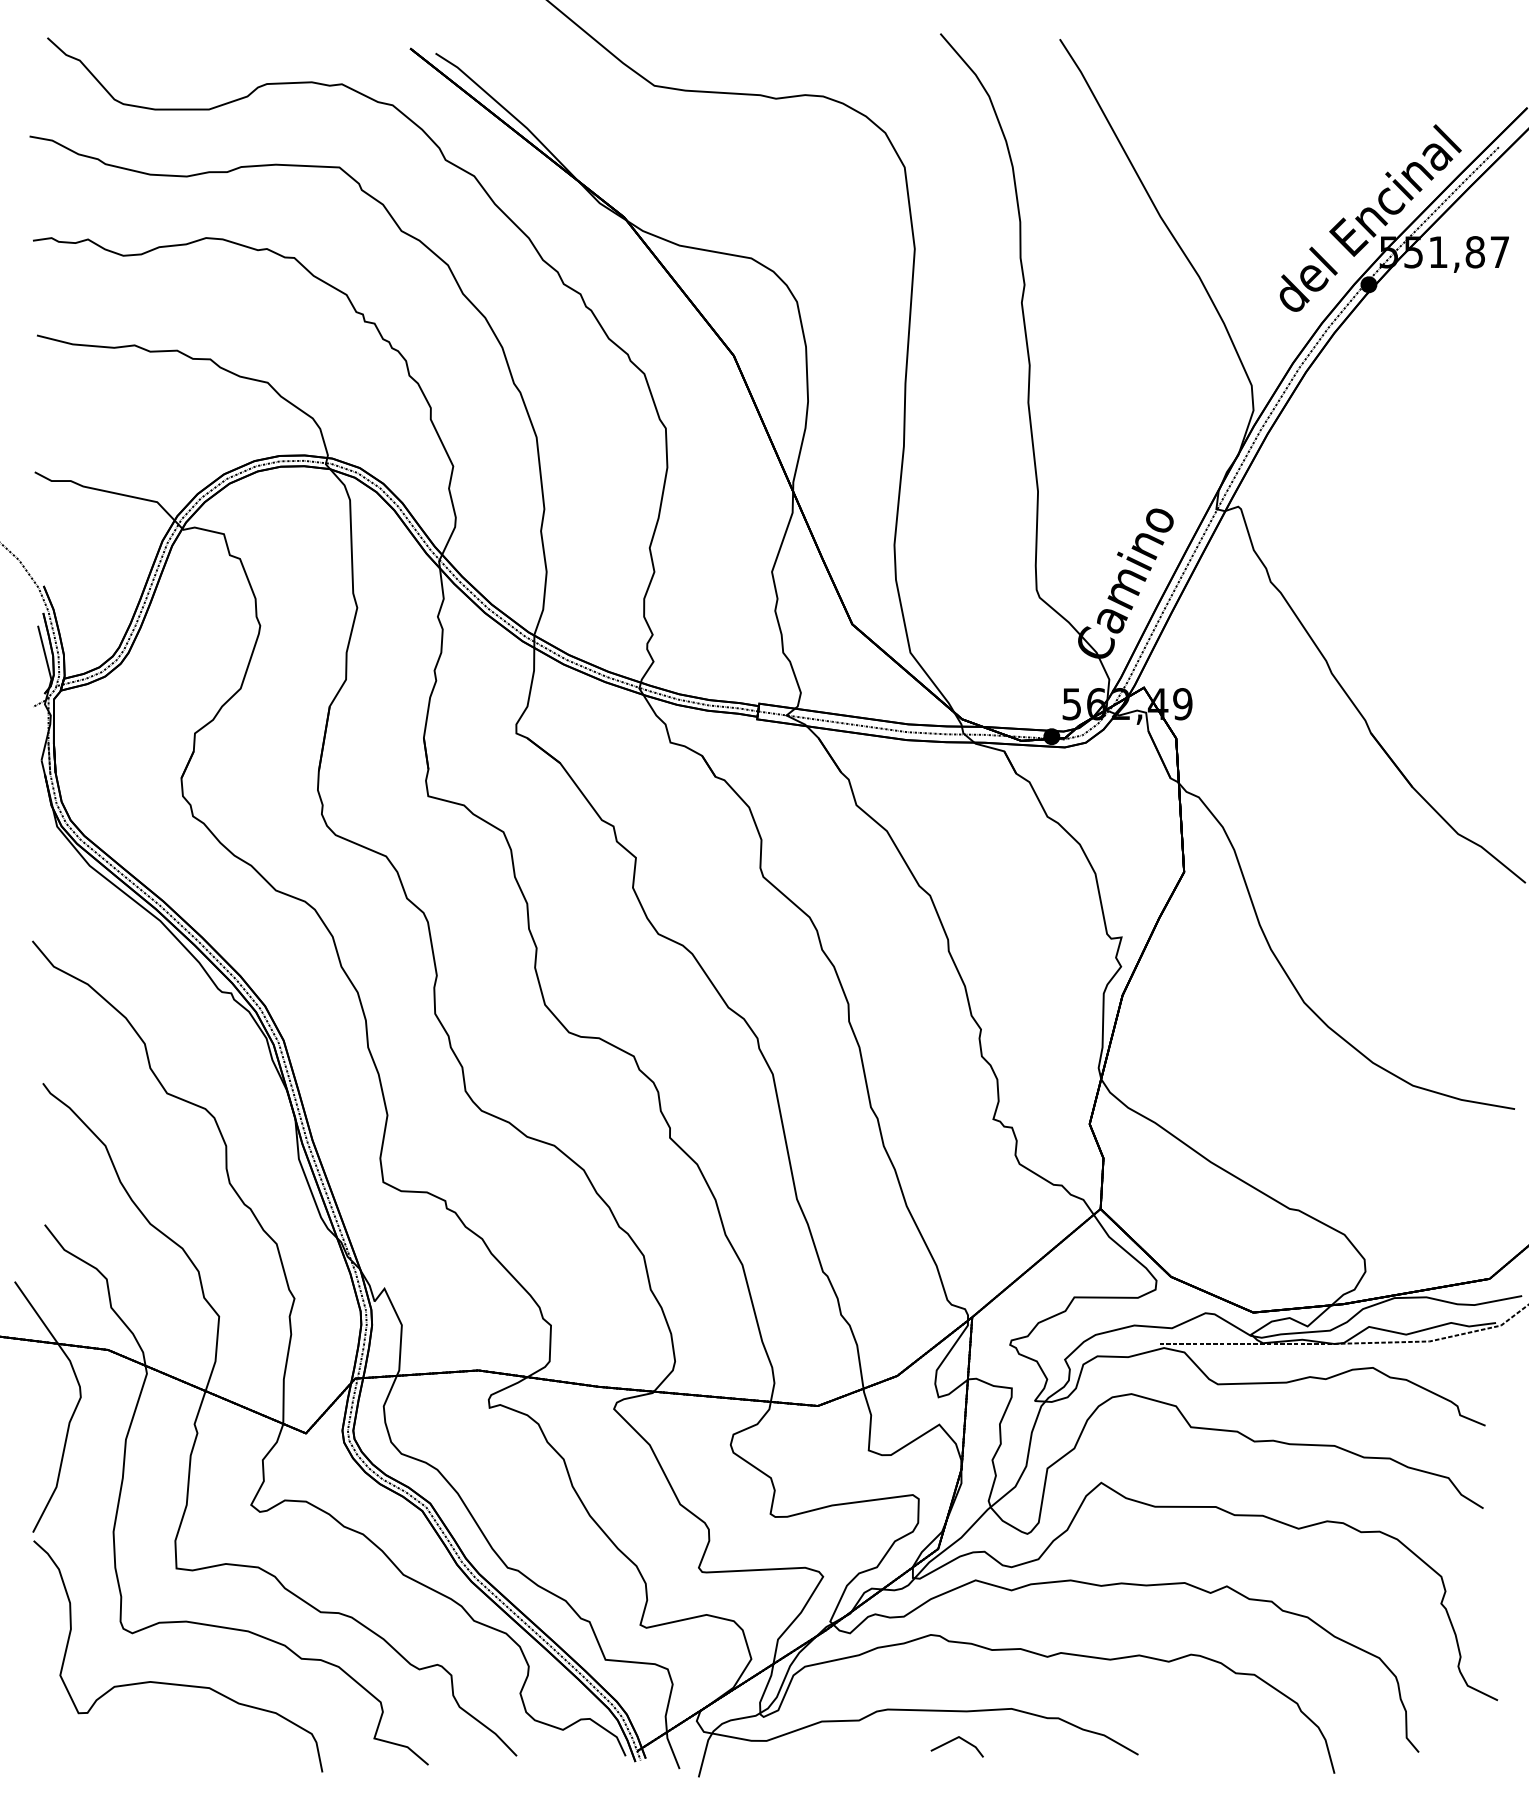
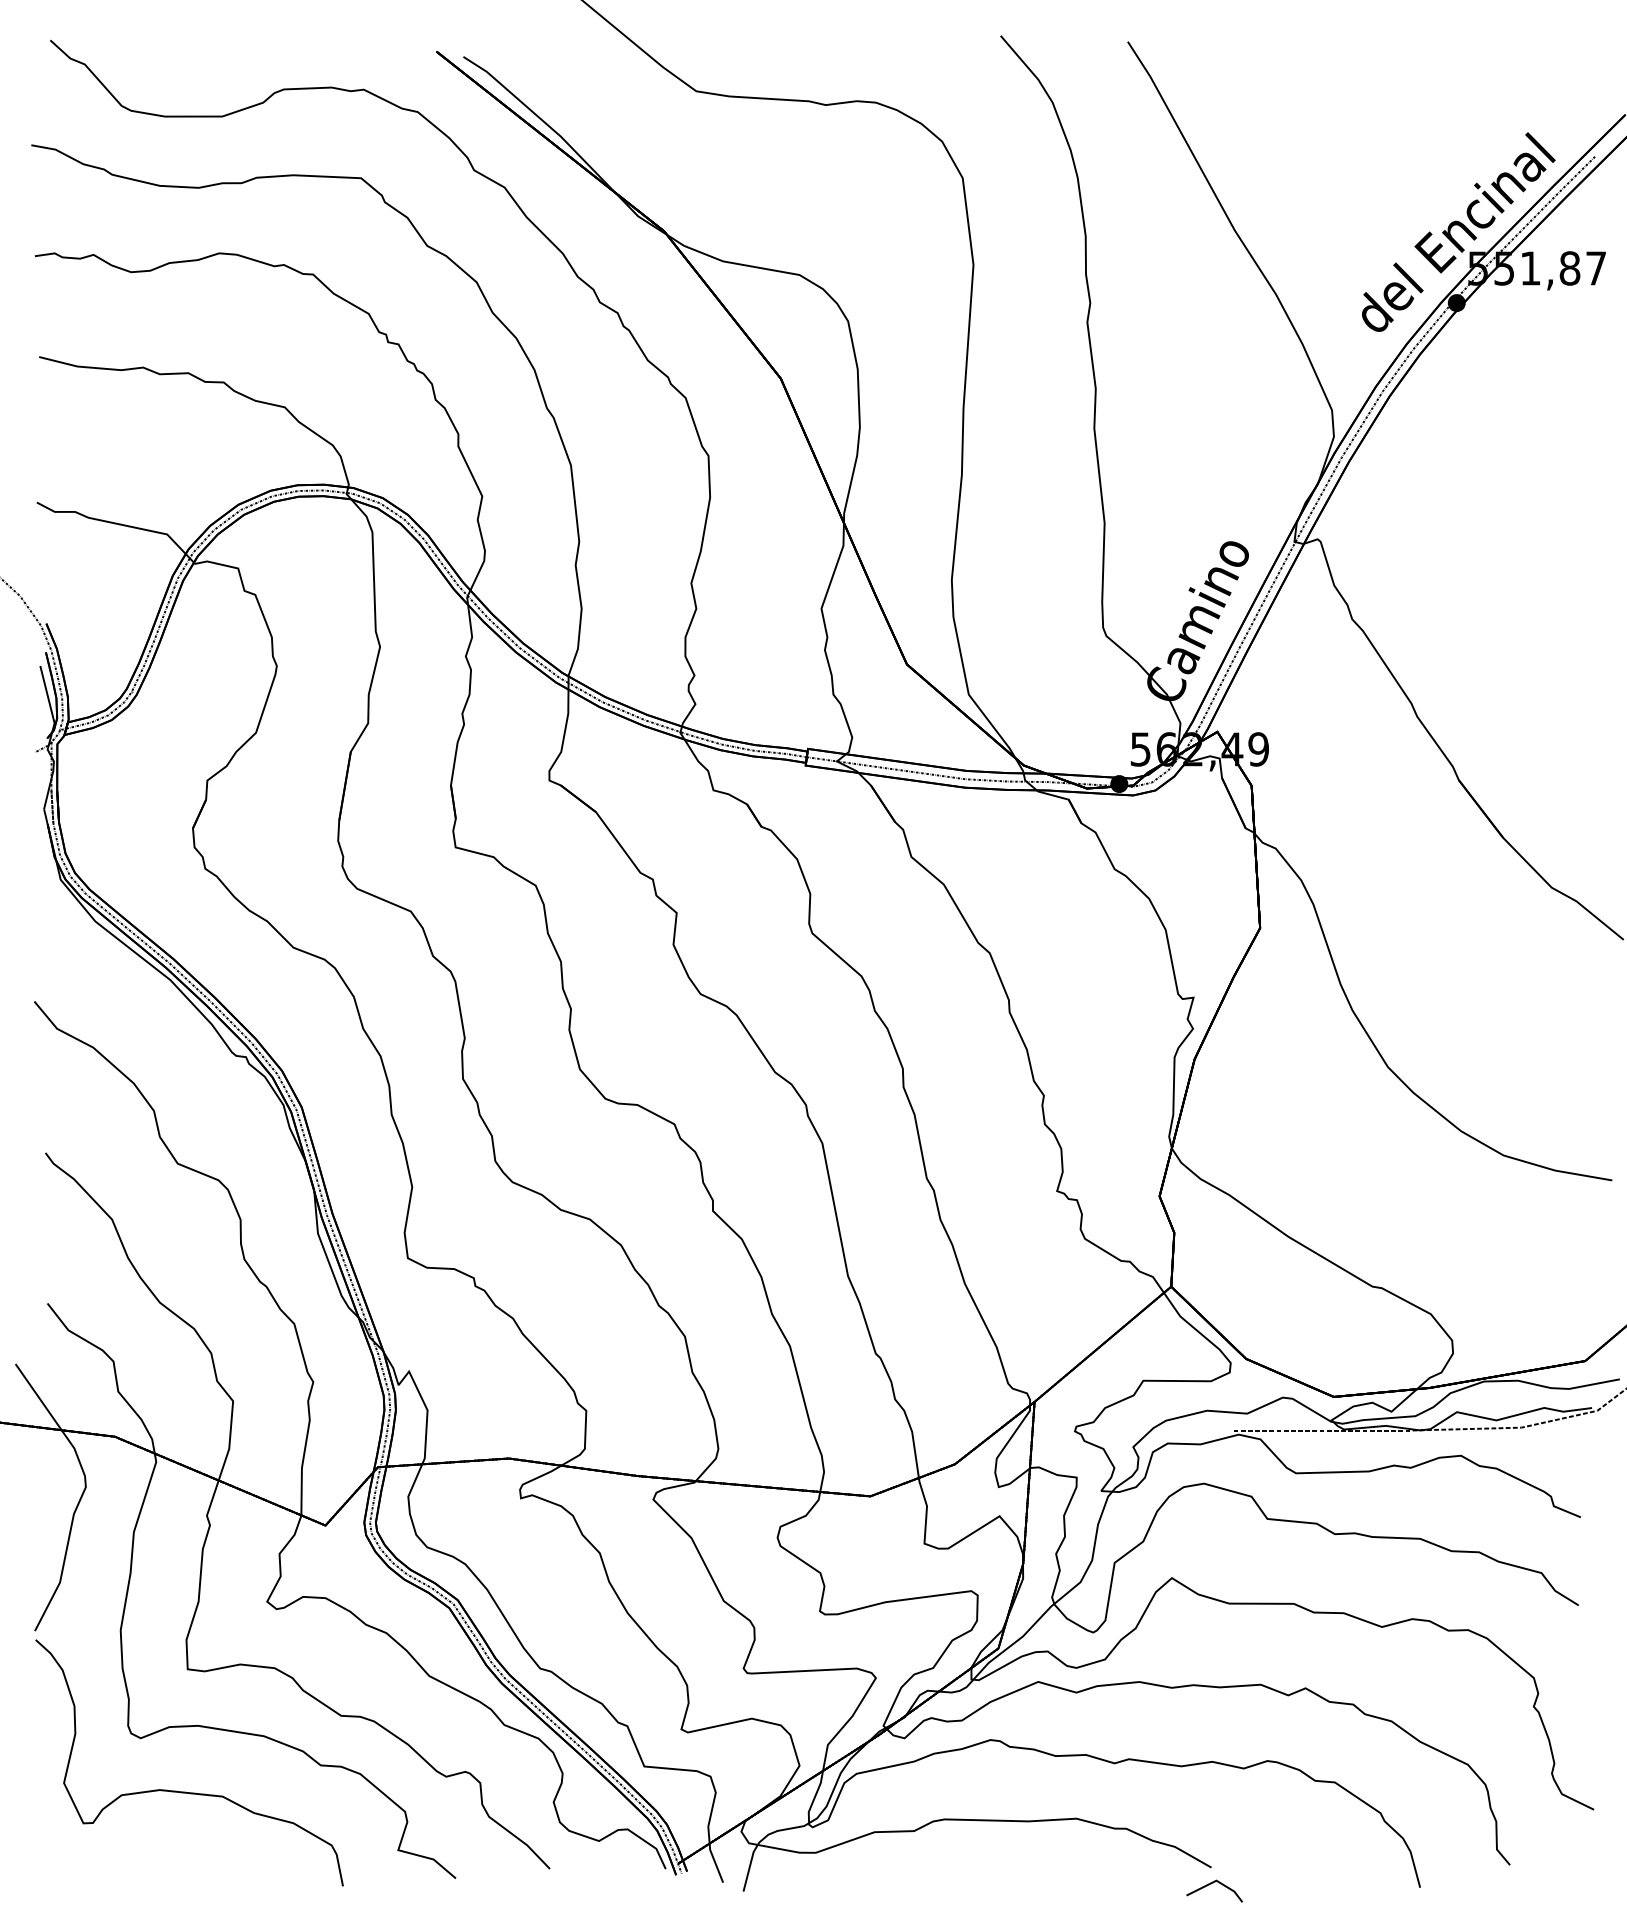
line: (954, 1740) -> (1211, 1884), moved

